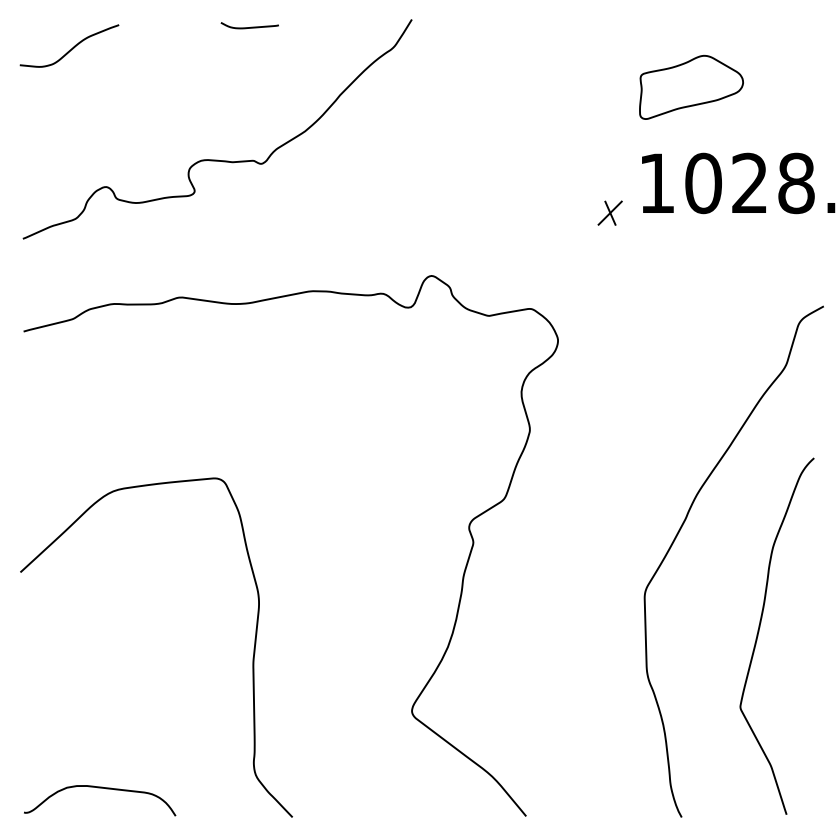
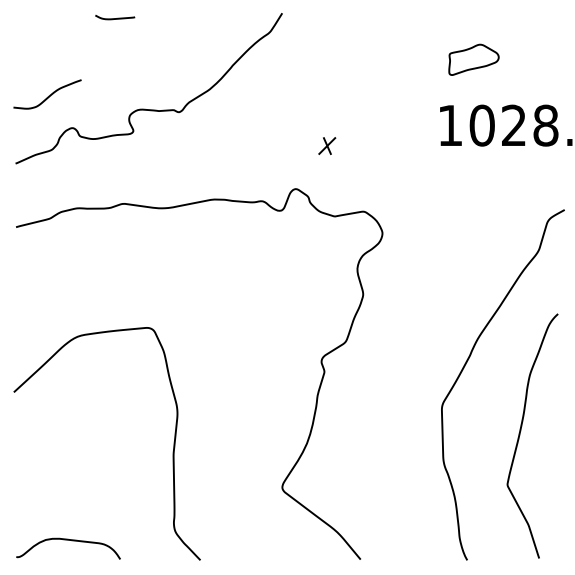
curve: (250, 27) -> (115, 18), moved
curve: (70, 47) -> (48, 95), moved
part: (690, 86) -> (473, 59), size x0.7
part: (610, 212) -> (327, 145), moved

